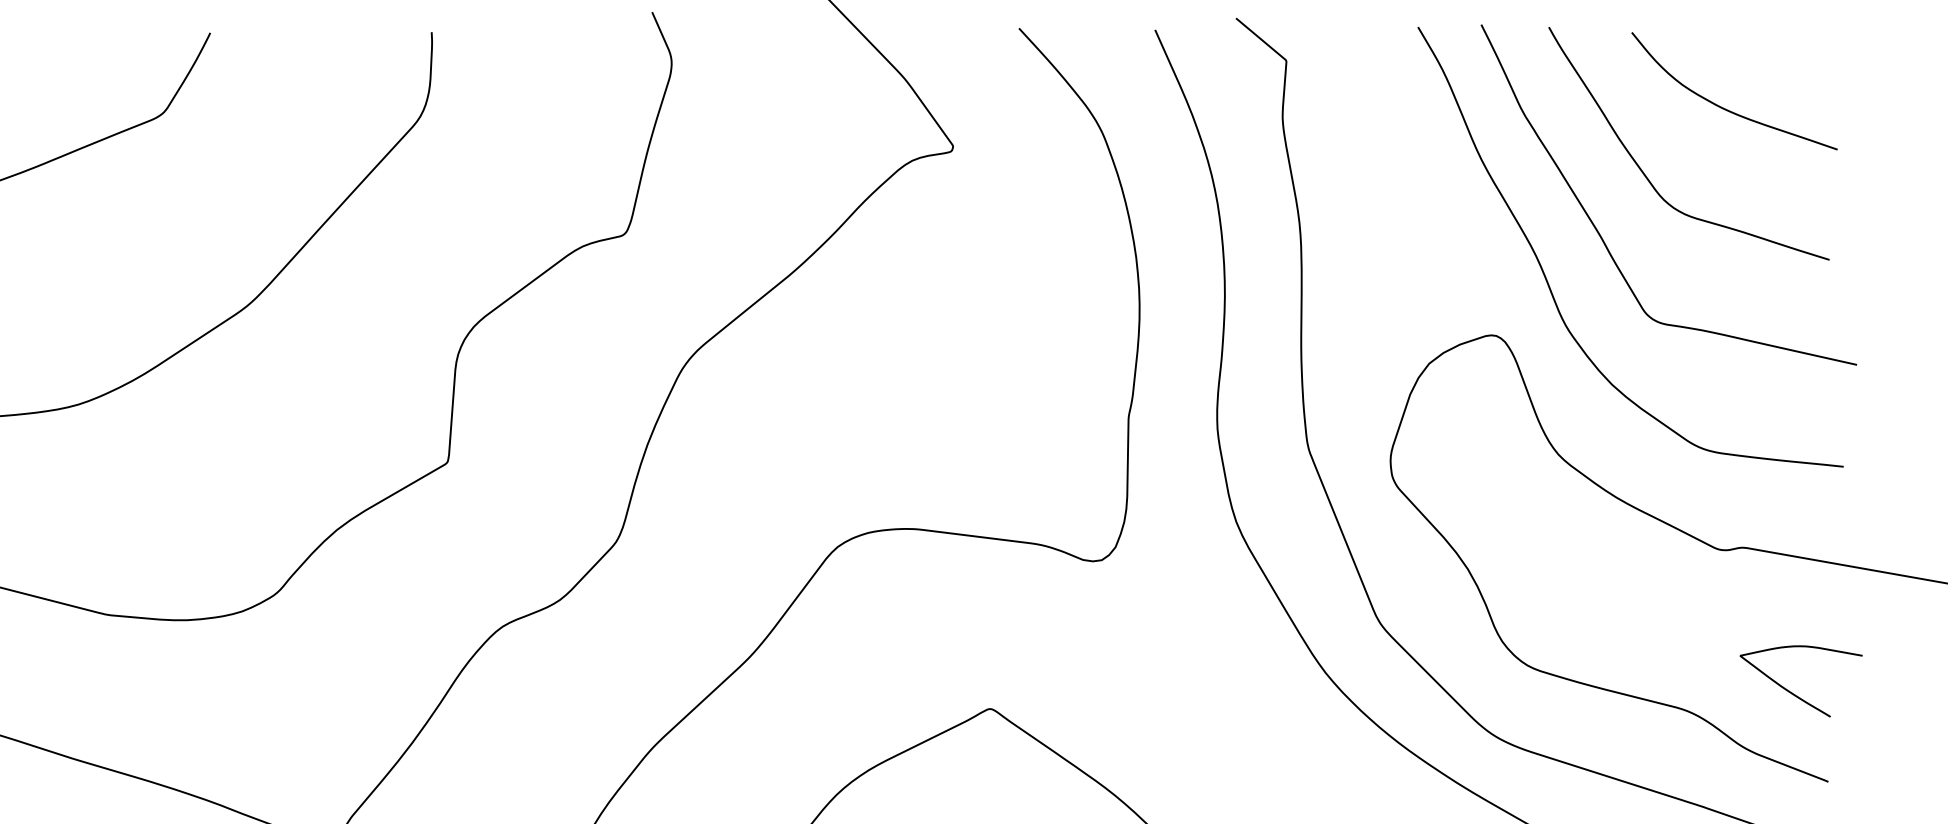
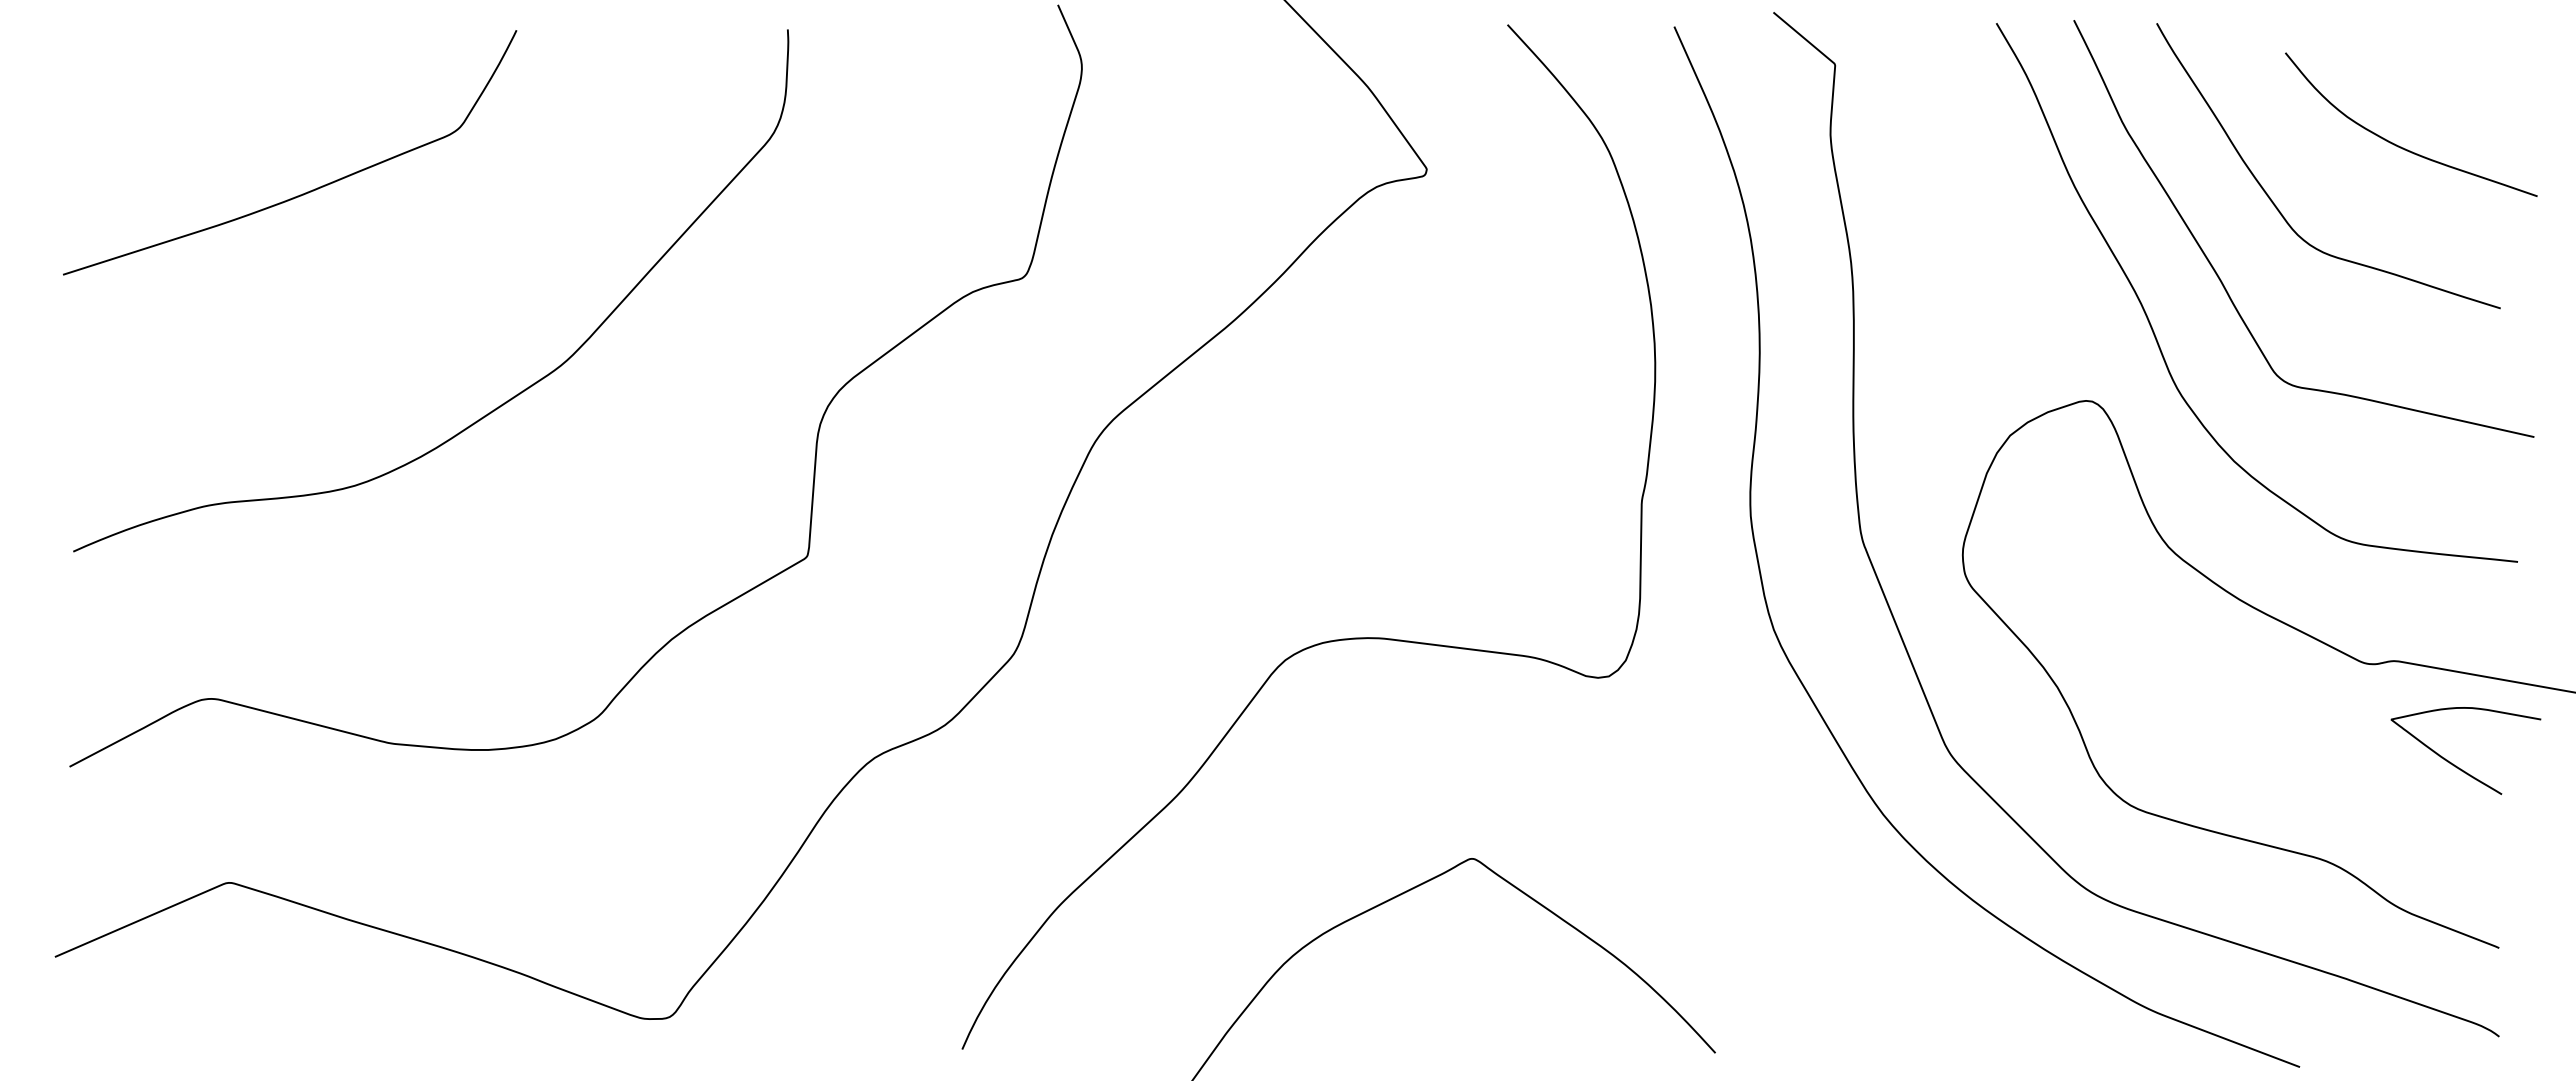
curve: (1726, 108) -> (2401, 146), moved
curve: (1793, 693) -> (2456, 765), moved

